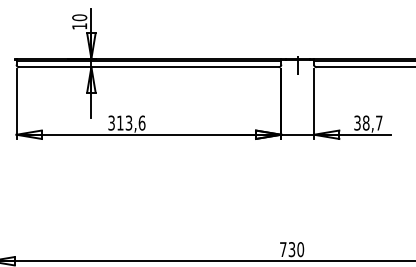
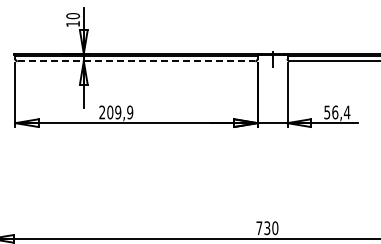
line: (148, 67) -> (136, 61), solid -> dashed
text: (127, 123) -> (116, 112), 313,6 -> 209,9
text: (368, 123) -> (337, 112), 38,7 -> 56,4

